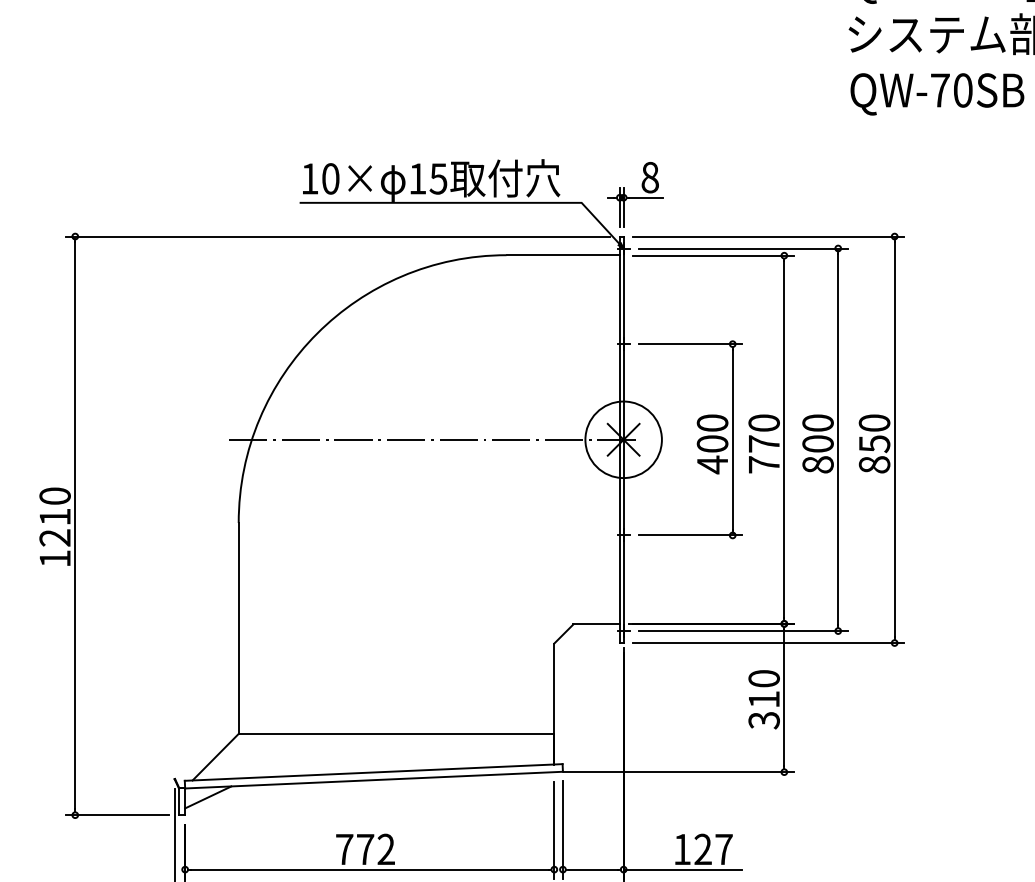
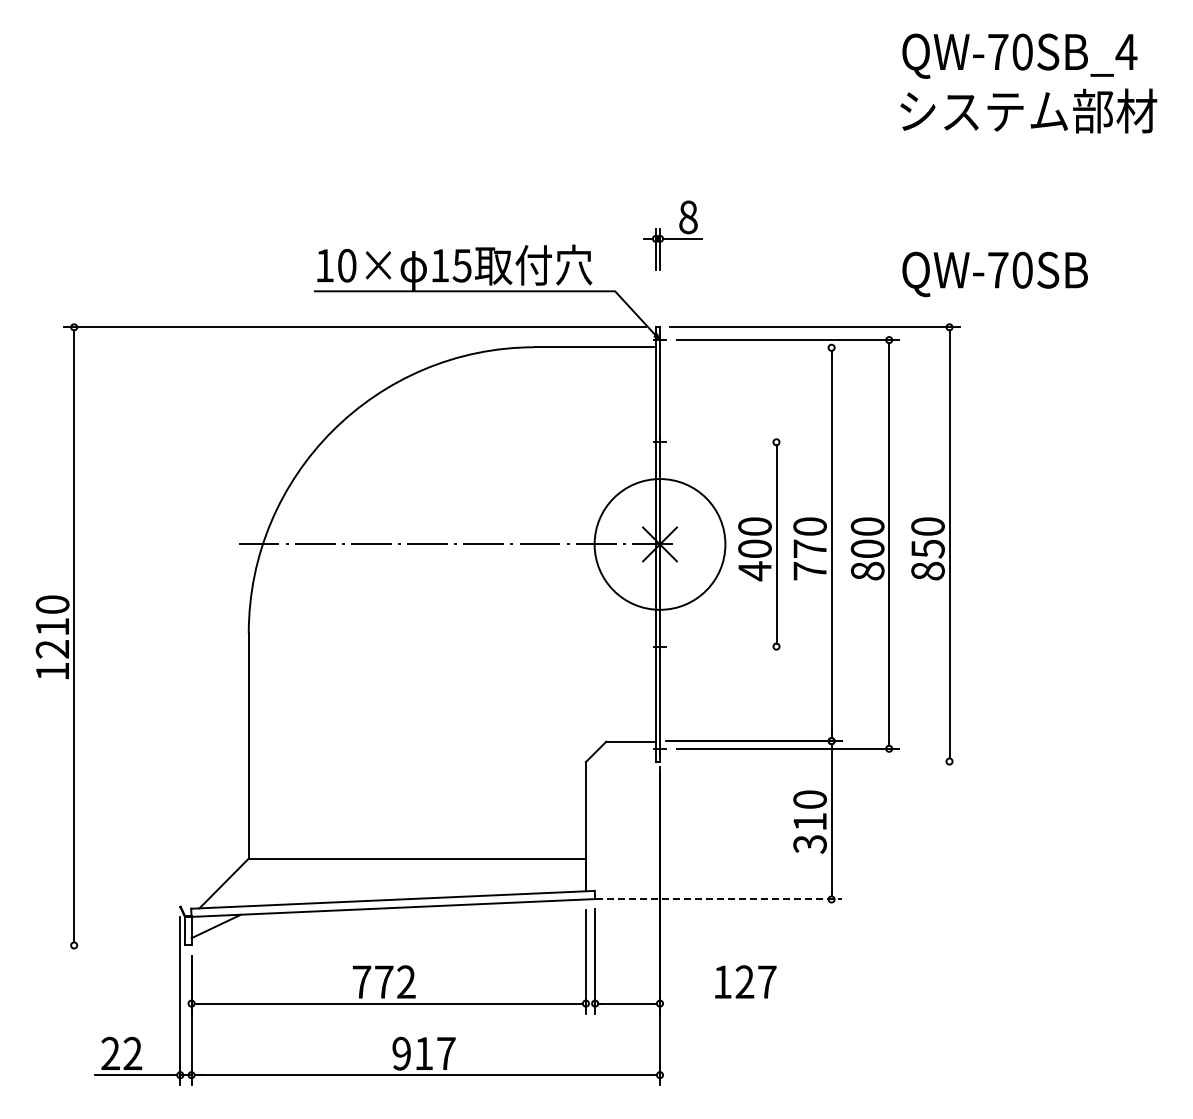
text: (936, 94) -> (994, 274), moved
part: (635, 194) -> (672, 235), moved
line: (713, 255) -> (755, 347), removed
line: (690, 344) -> (731, 442), removed
circle: (623, 439) -> (659, 544), size x1.6
line: (690, 535) -> (731, 646), removed
line: (768, 642) -> (814, 761), removed
line: (678, 772) -> (718, 899), solid -> dashed
line: (116, 815) -> (118, 945), removed
line: (683, 869) -> (723, 1003), removed

